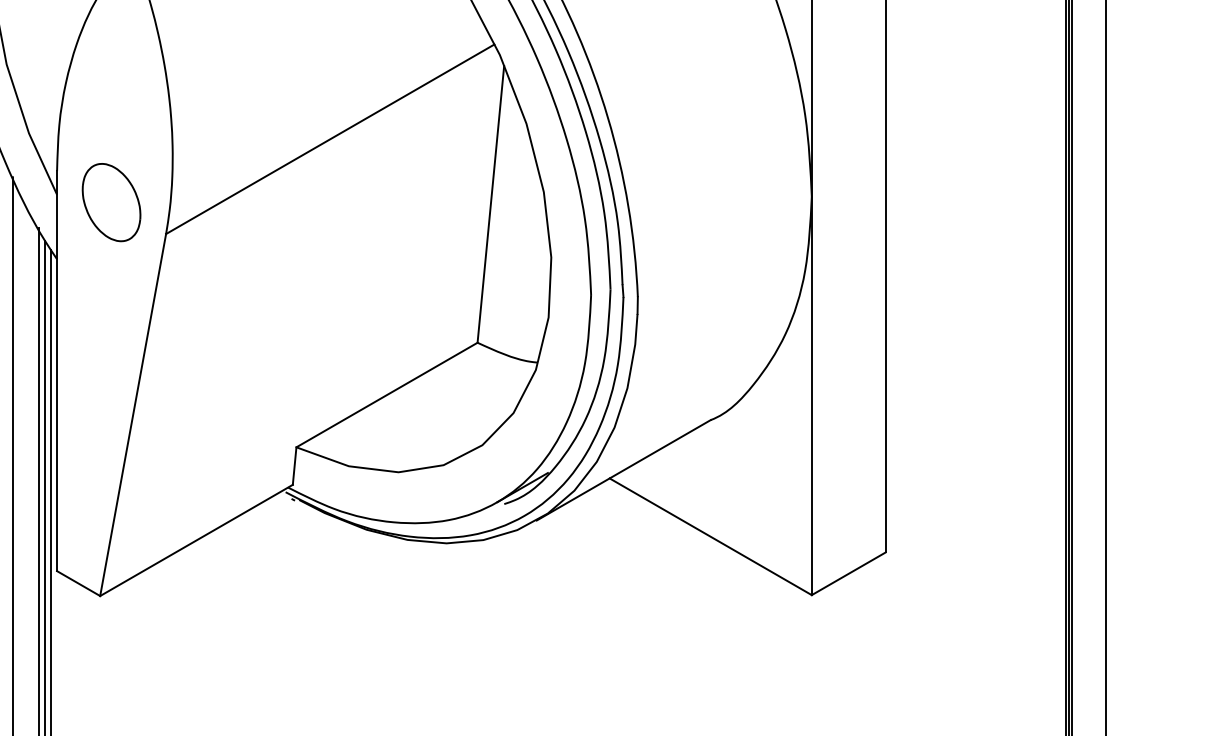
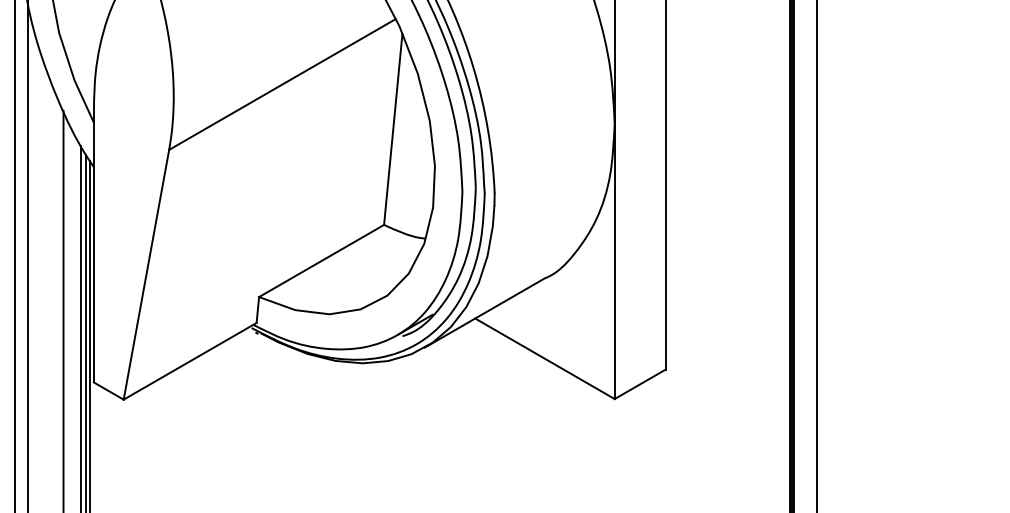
part: (111, 201) -> (131, 127), removed

